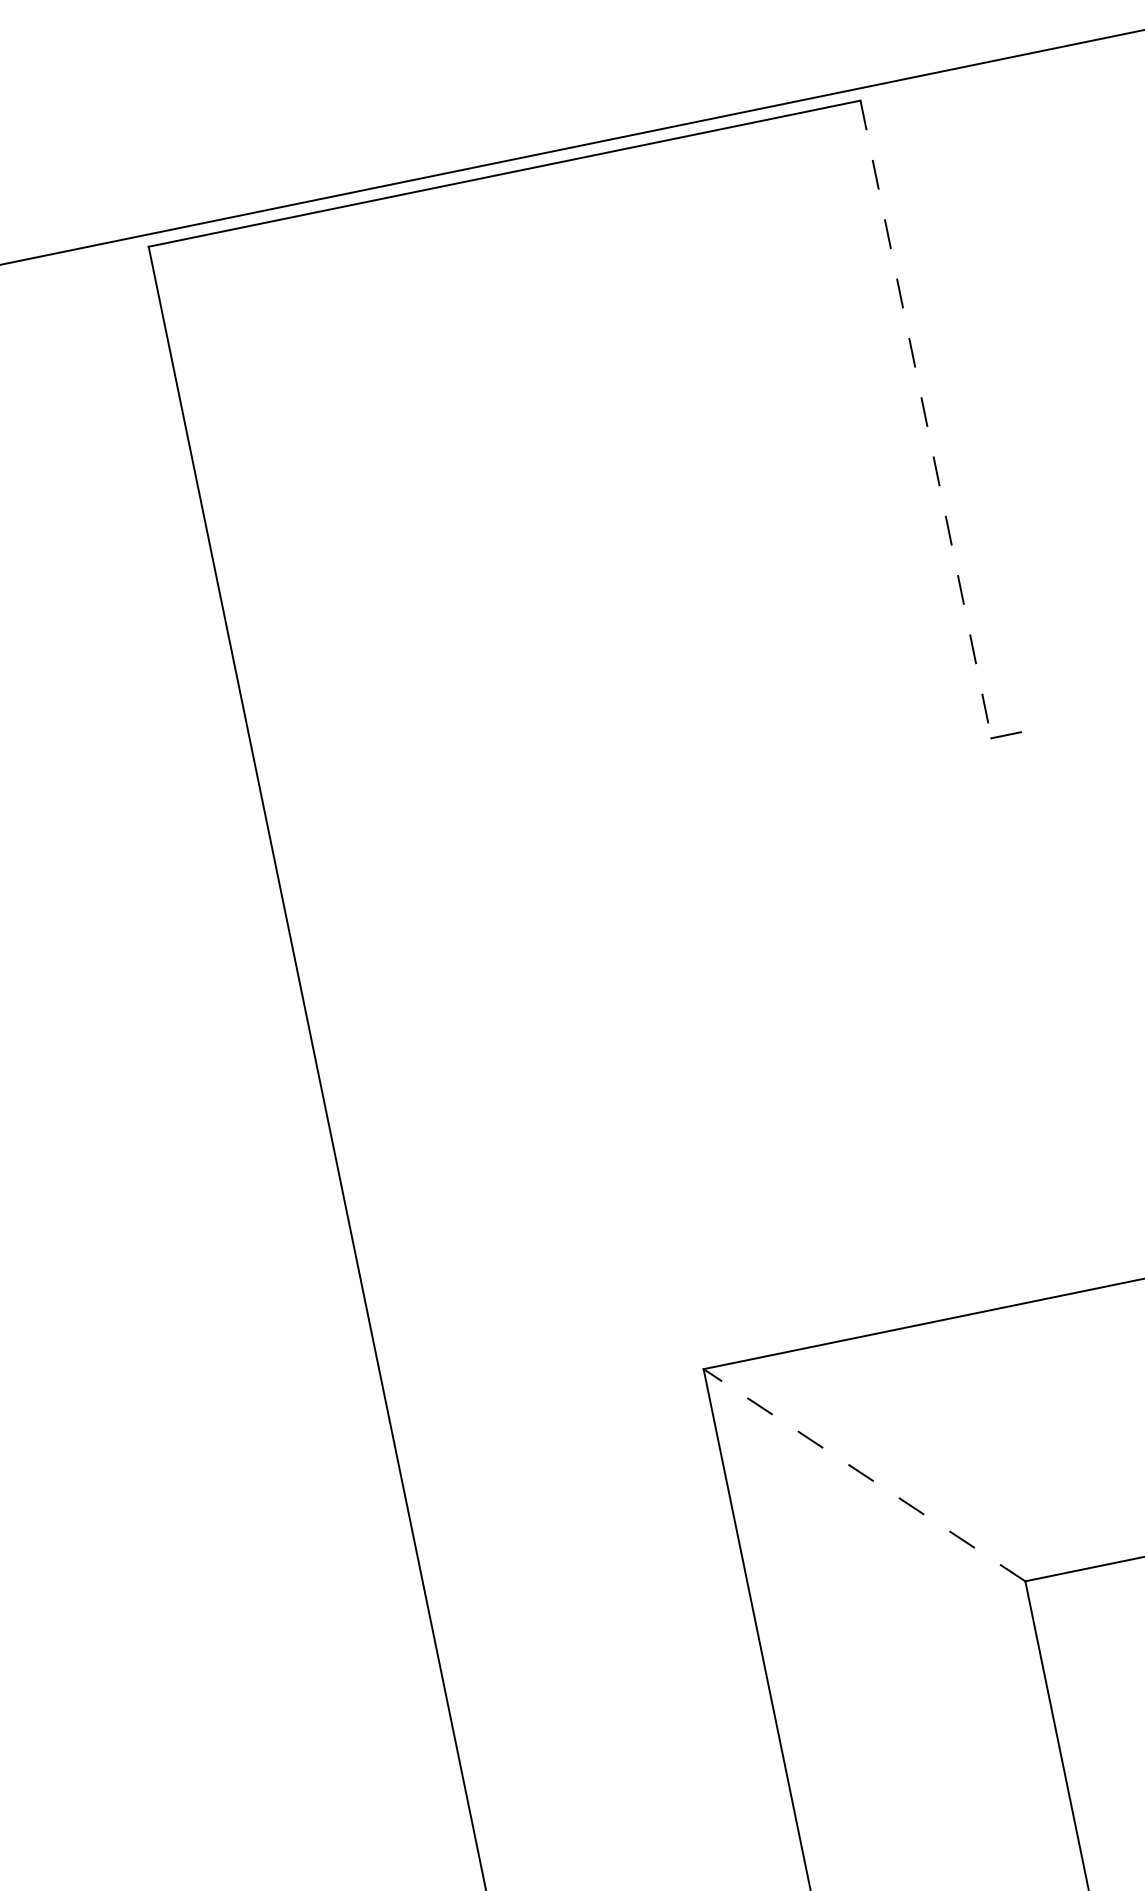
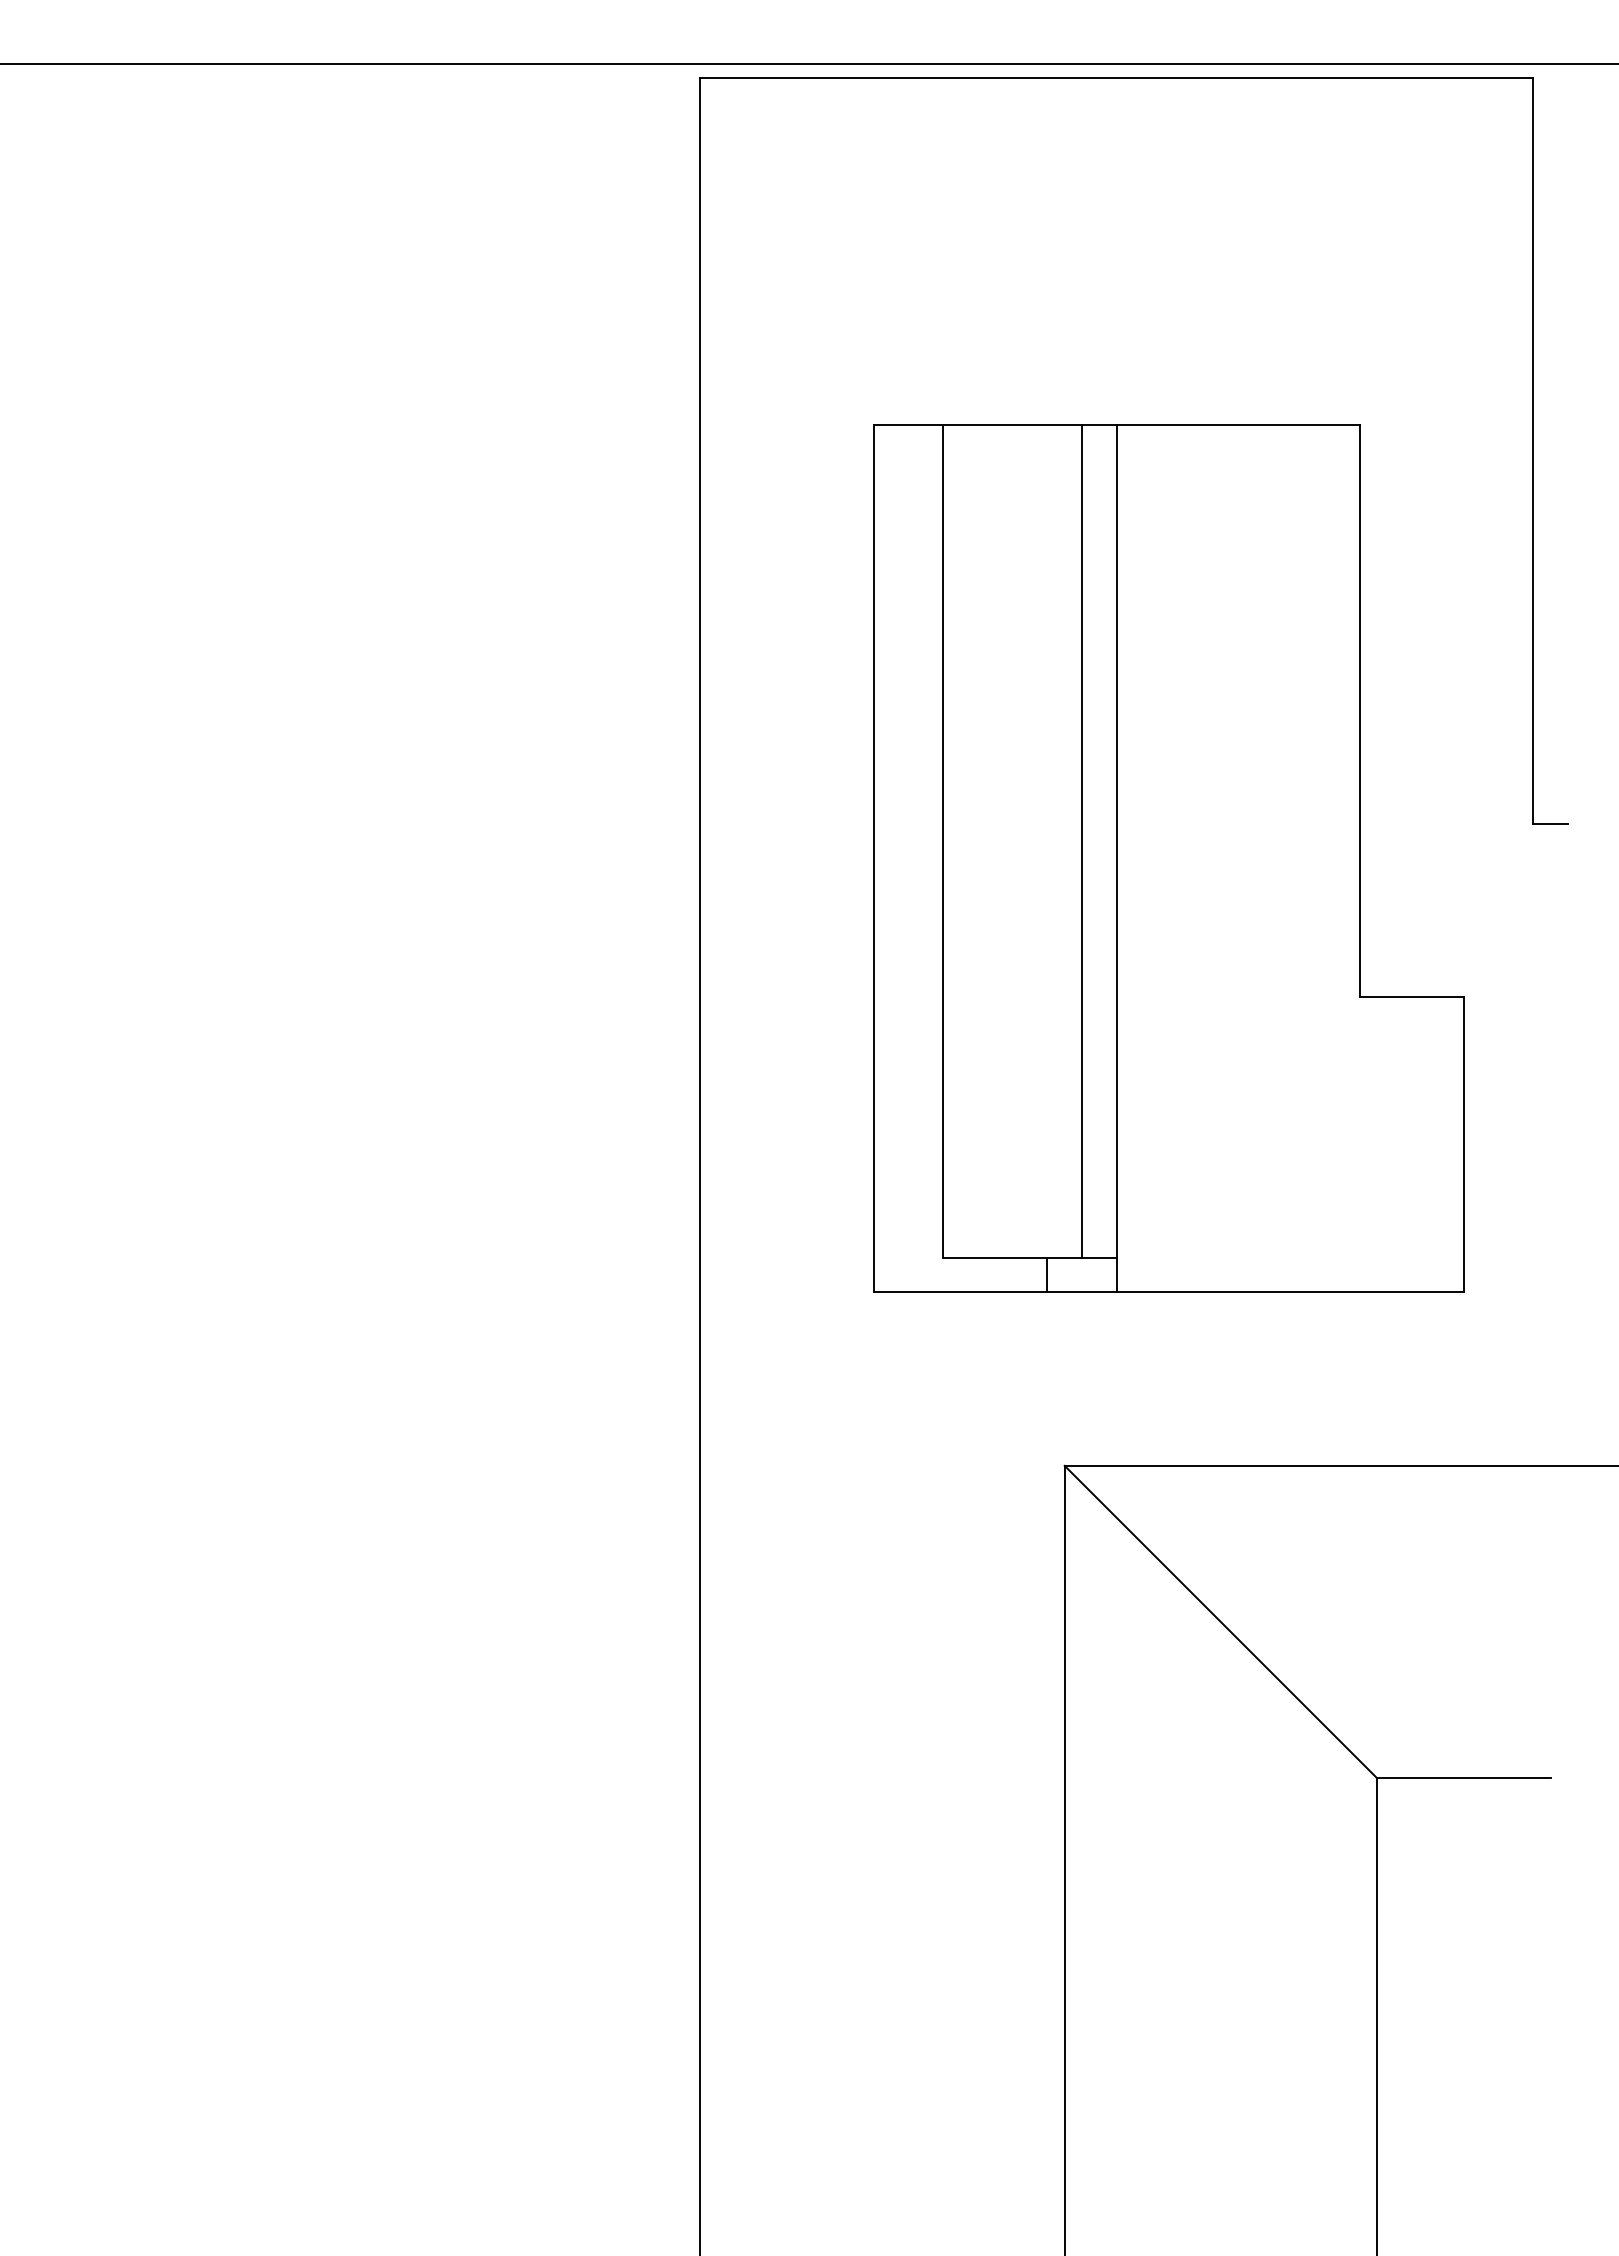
line: (926, 419) -> (1533, 451), dashed -> solid
part: (685, 831) -> (1168, 858), added
line: (864, 1475) -> (1220, 1622), dashed -> solid

